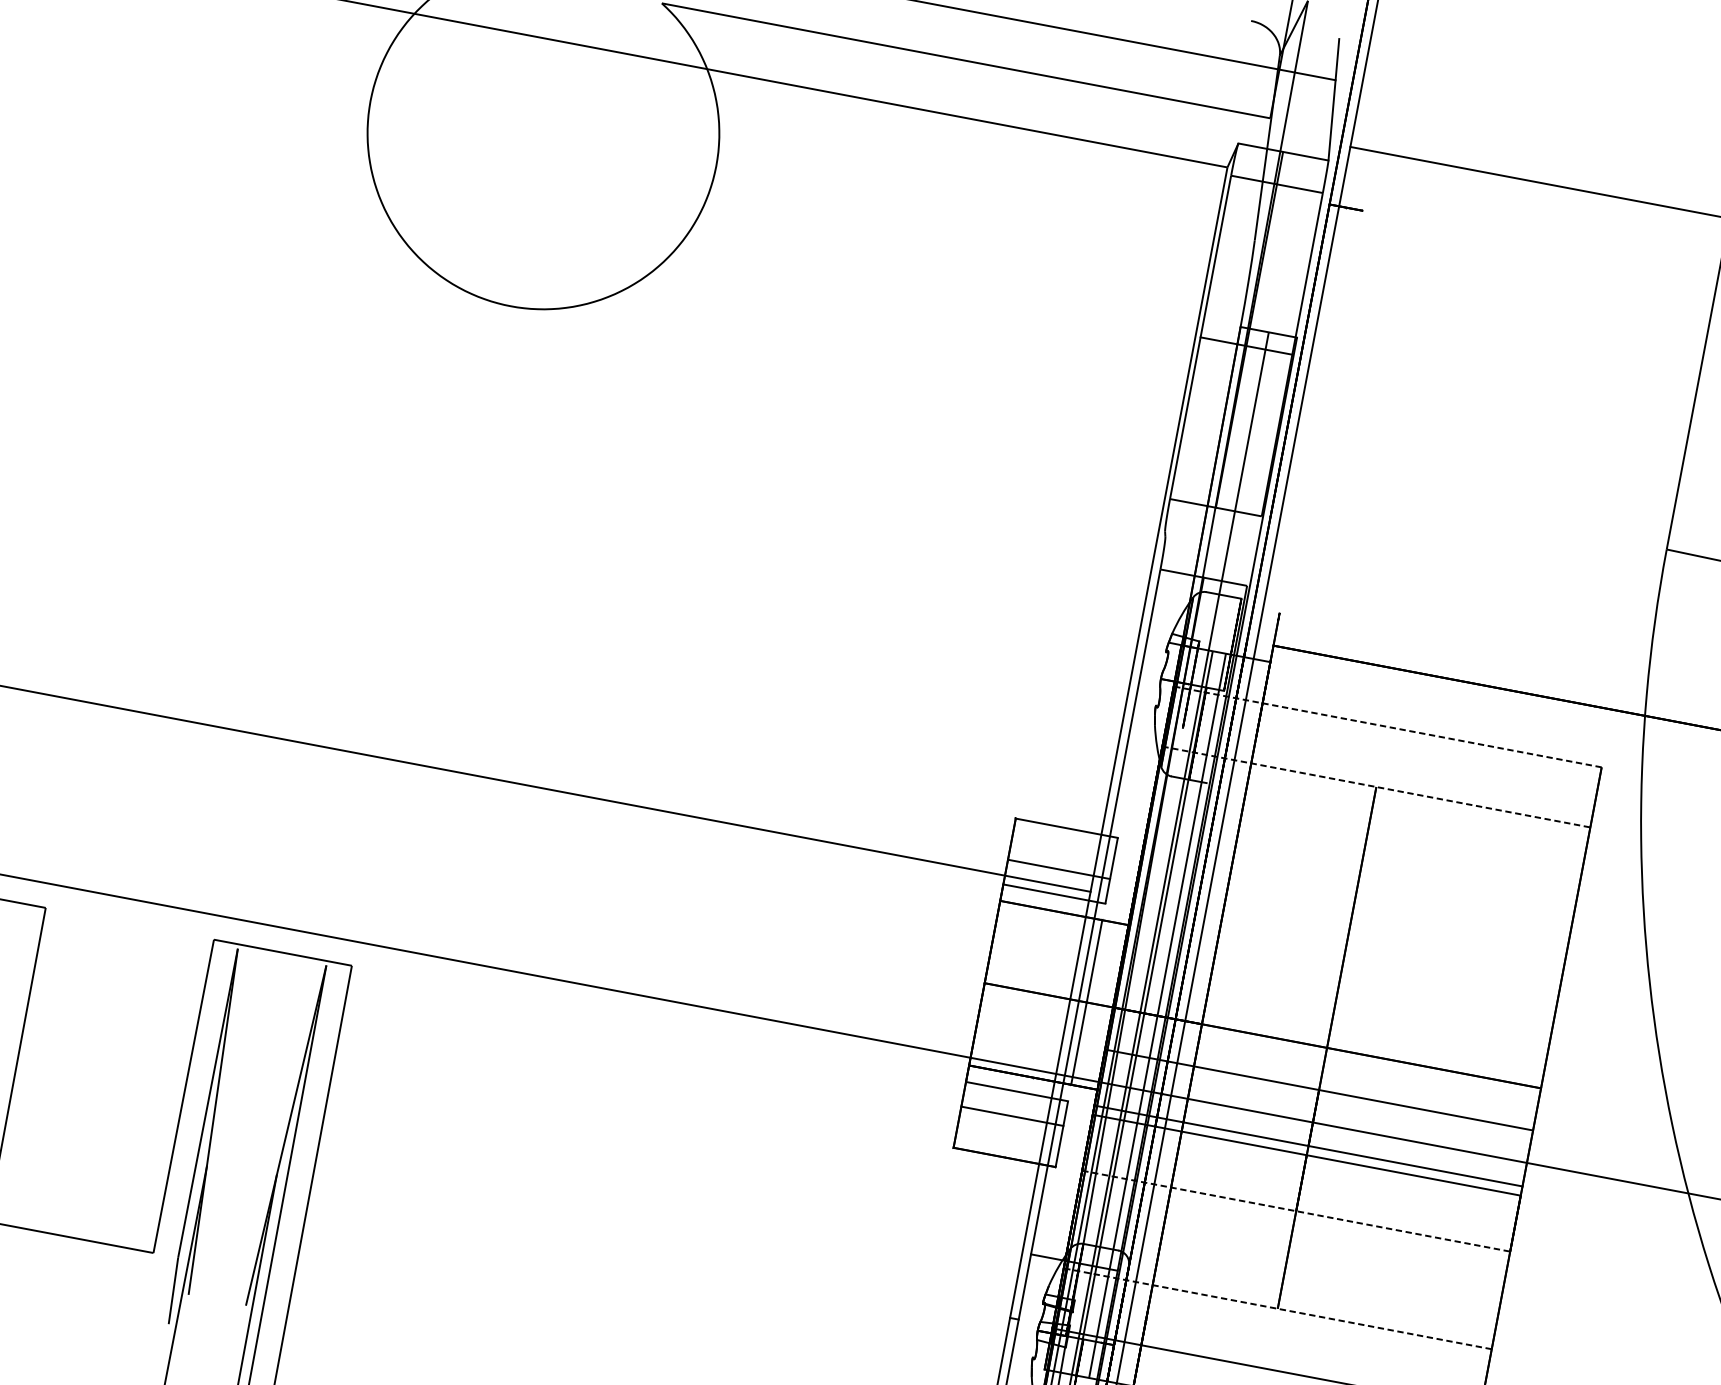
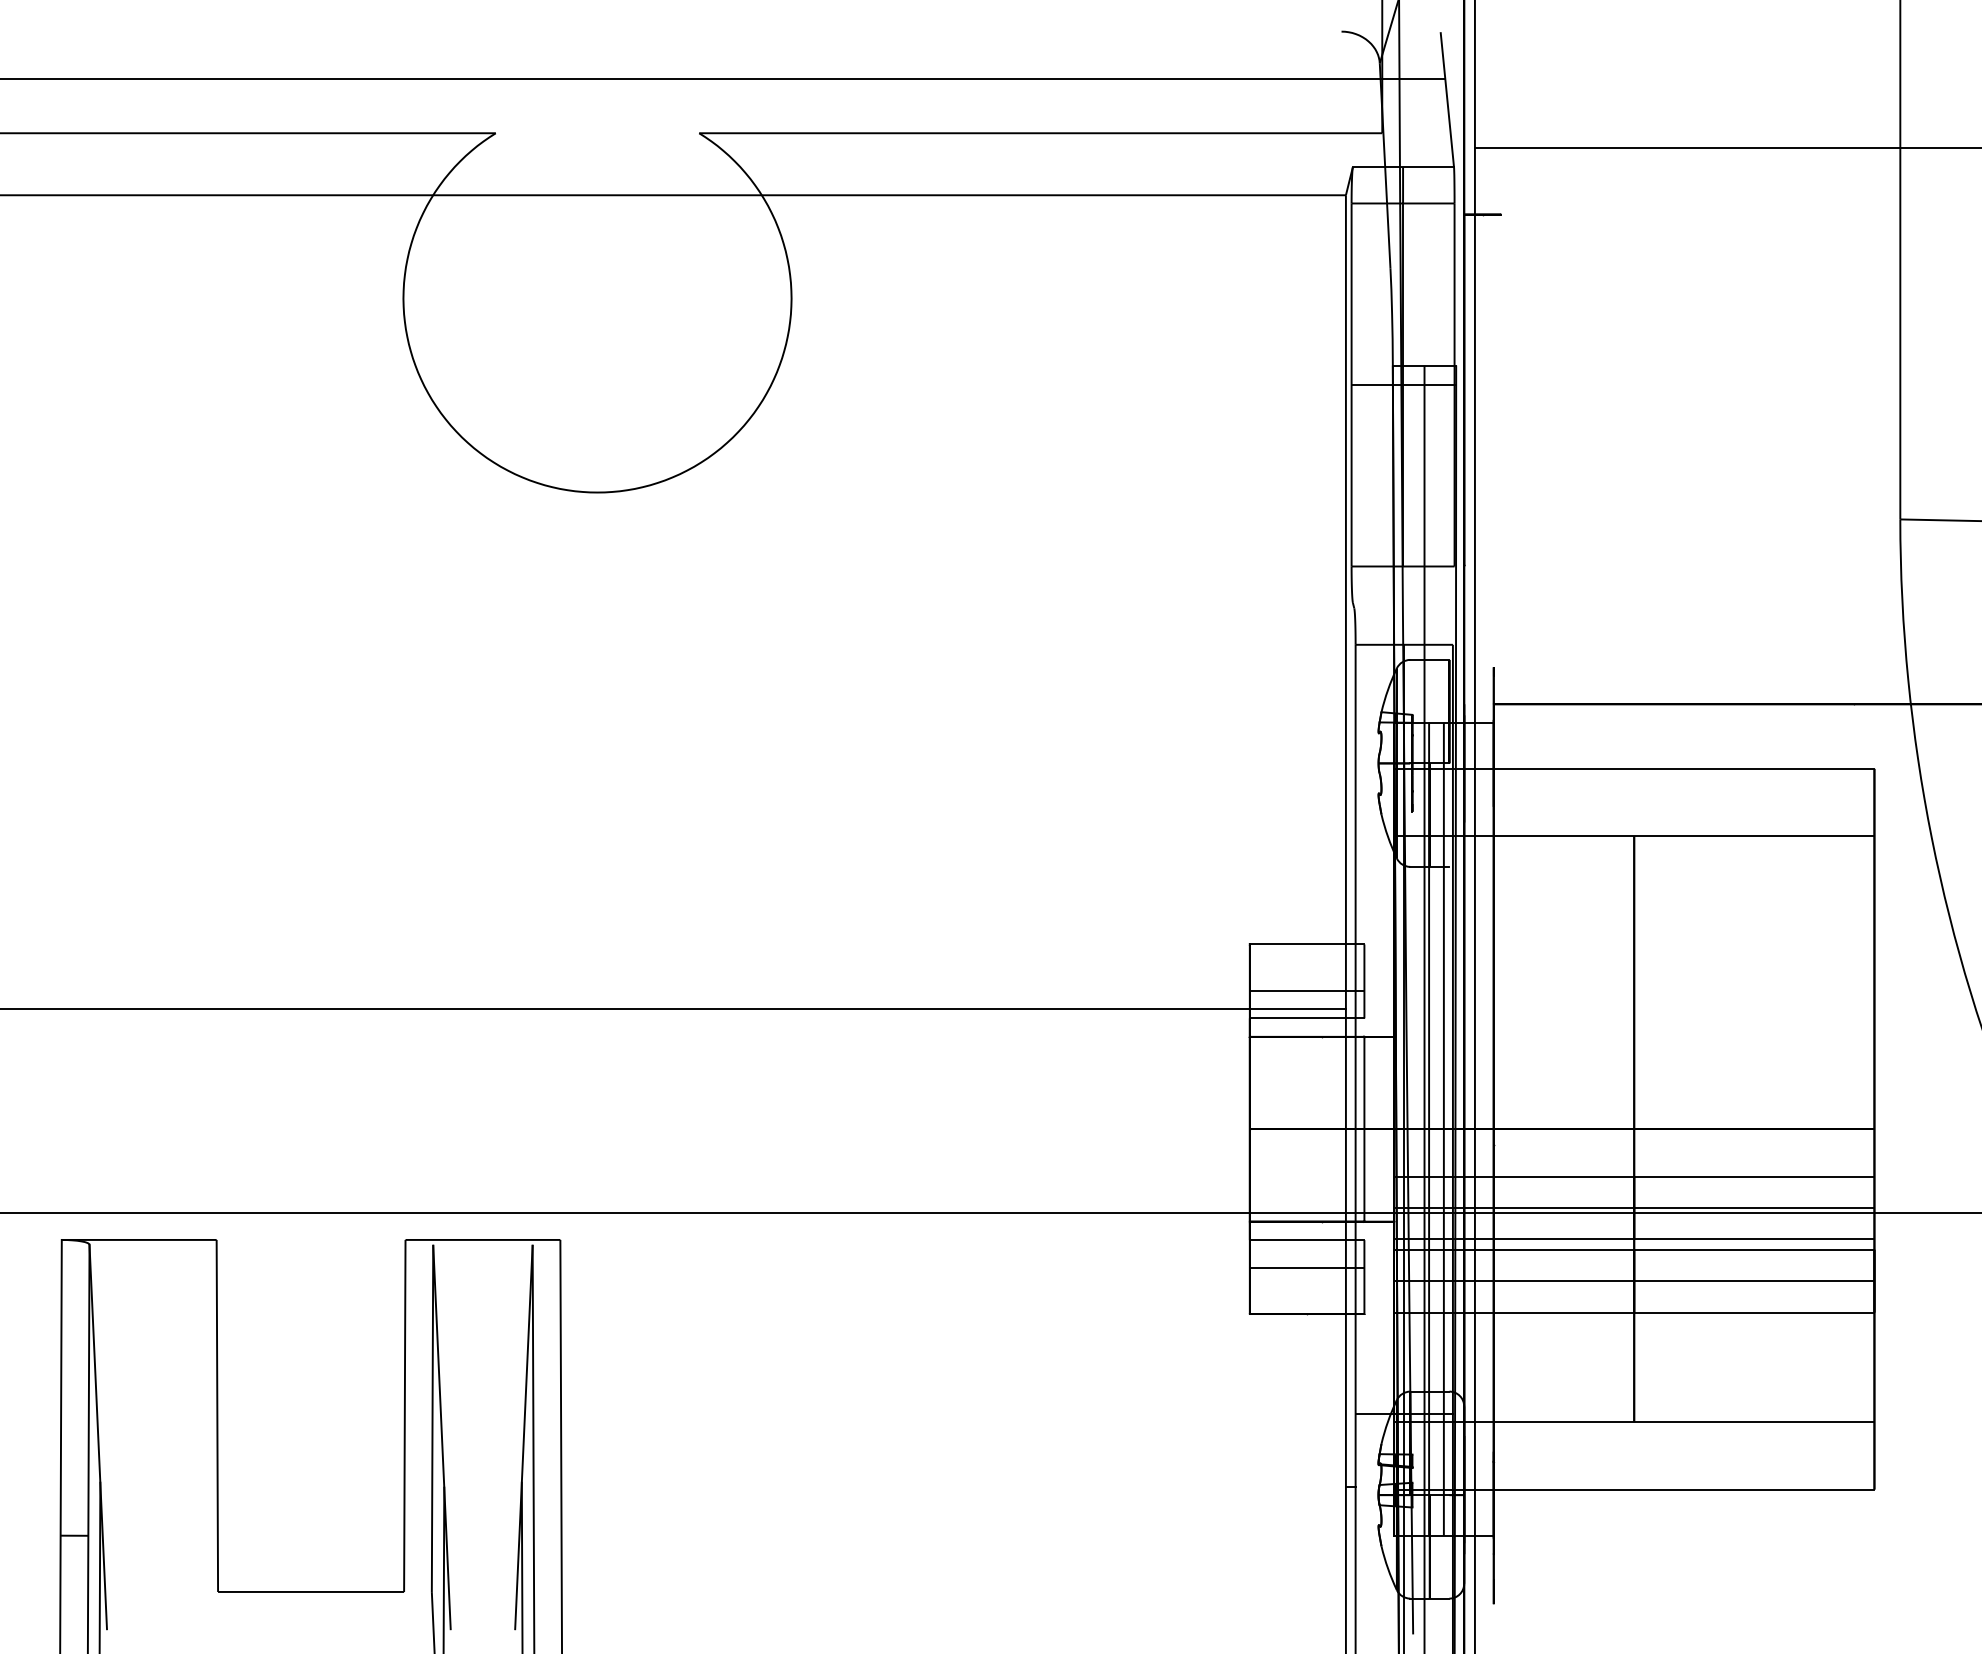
line: (1387, 726) -> (1633, 768), dashed -> solid
line: (1376, 787) -> (1634, 836), dashed -> solid
line: (1313, 1117) -> (1633, 1207), added
line: (1300, 1183) -> (1633, 1281), added
line: (1296, 1211) -> (1634, 1312), dashed -> solid
line: (1277, 1308) -> (1633, 1422), dashed -> solid

